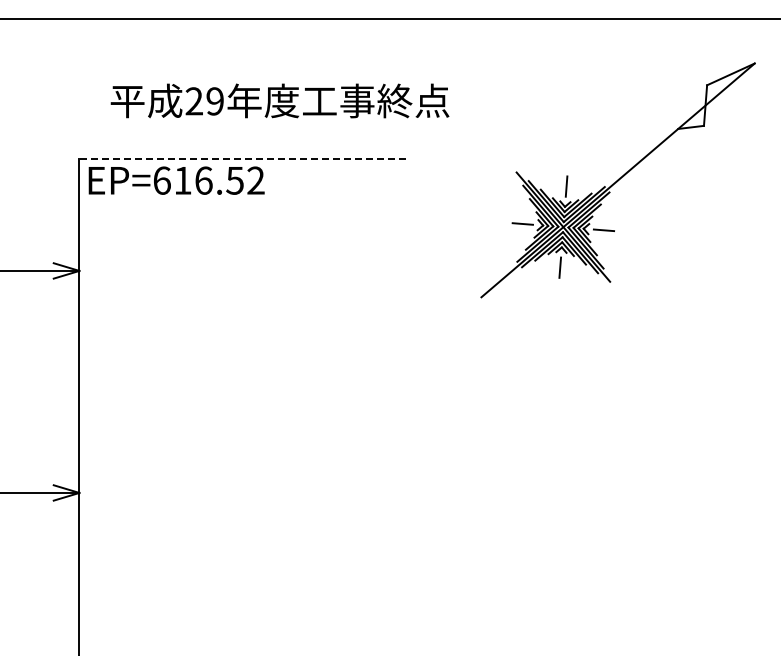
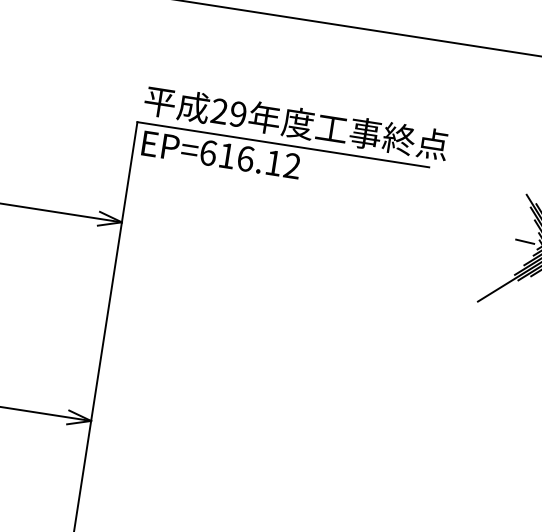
text: (279, 100) -> (295, 122), moved
line: (242, 158) -> (283, 144), dashed -> solid
text: (234, 180) -> (273, 162), EP=616.52 -> EP=616.12

